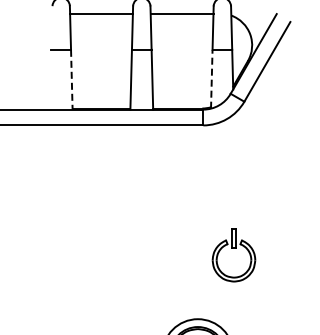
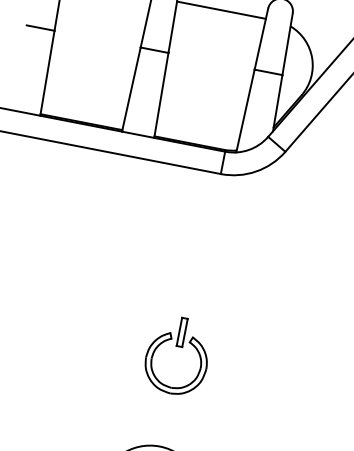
line: (211, 78) -> (245, 109), dashed -> solid
line: (71, 79) -> (47, 72), dashed -> solid
part: (233, 248) -> (178, 346), moved

